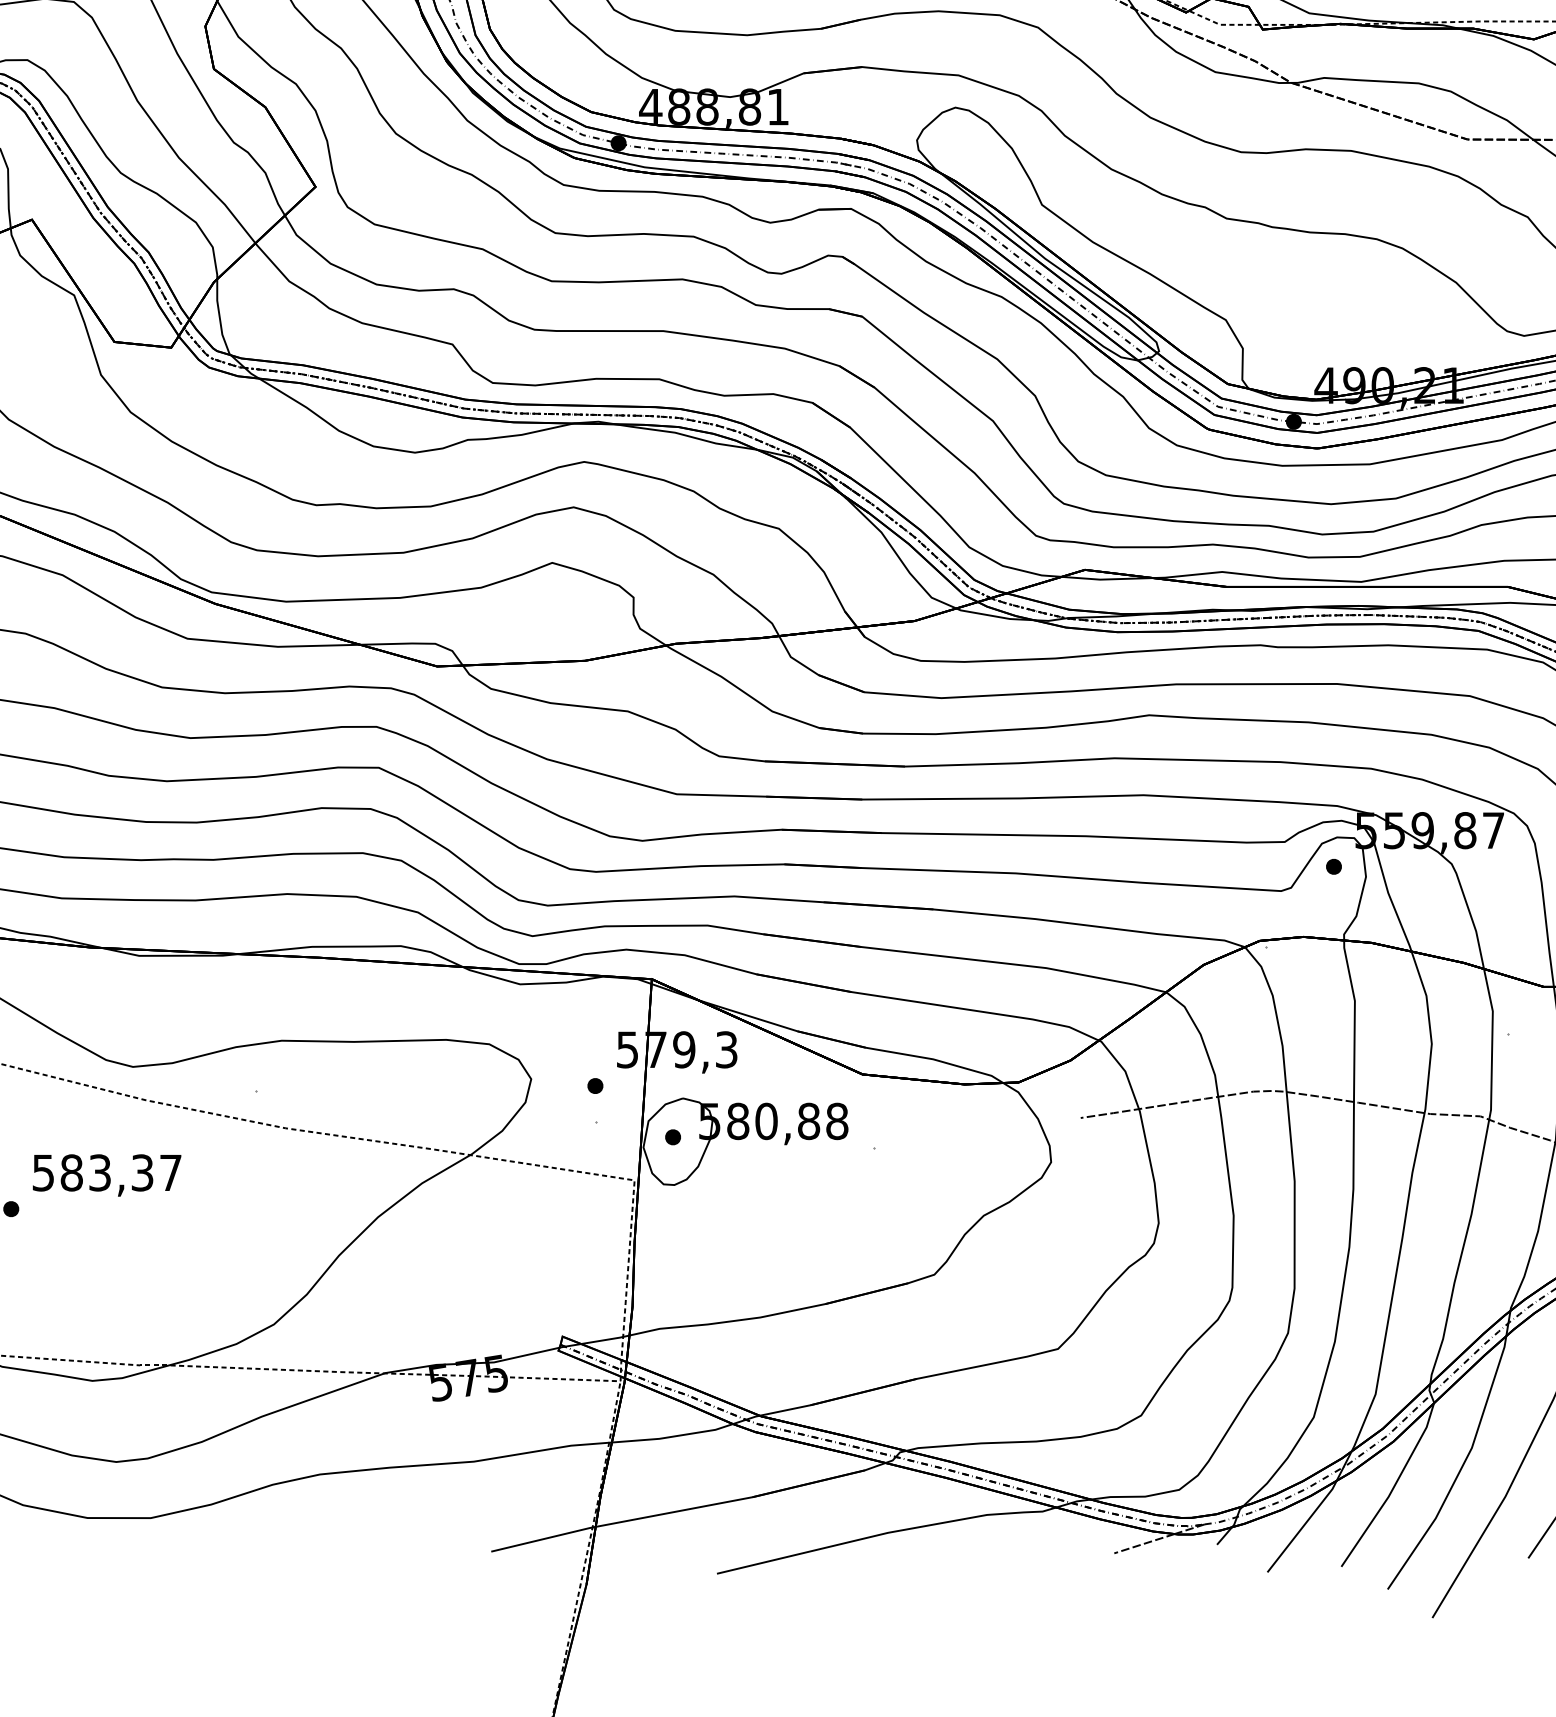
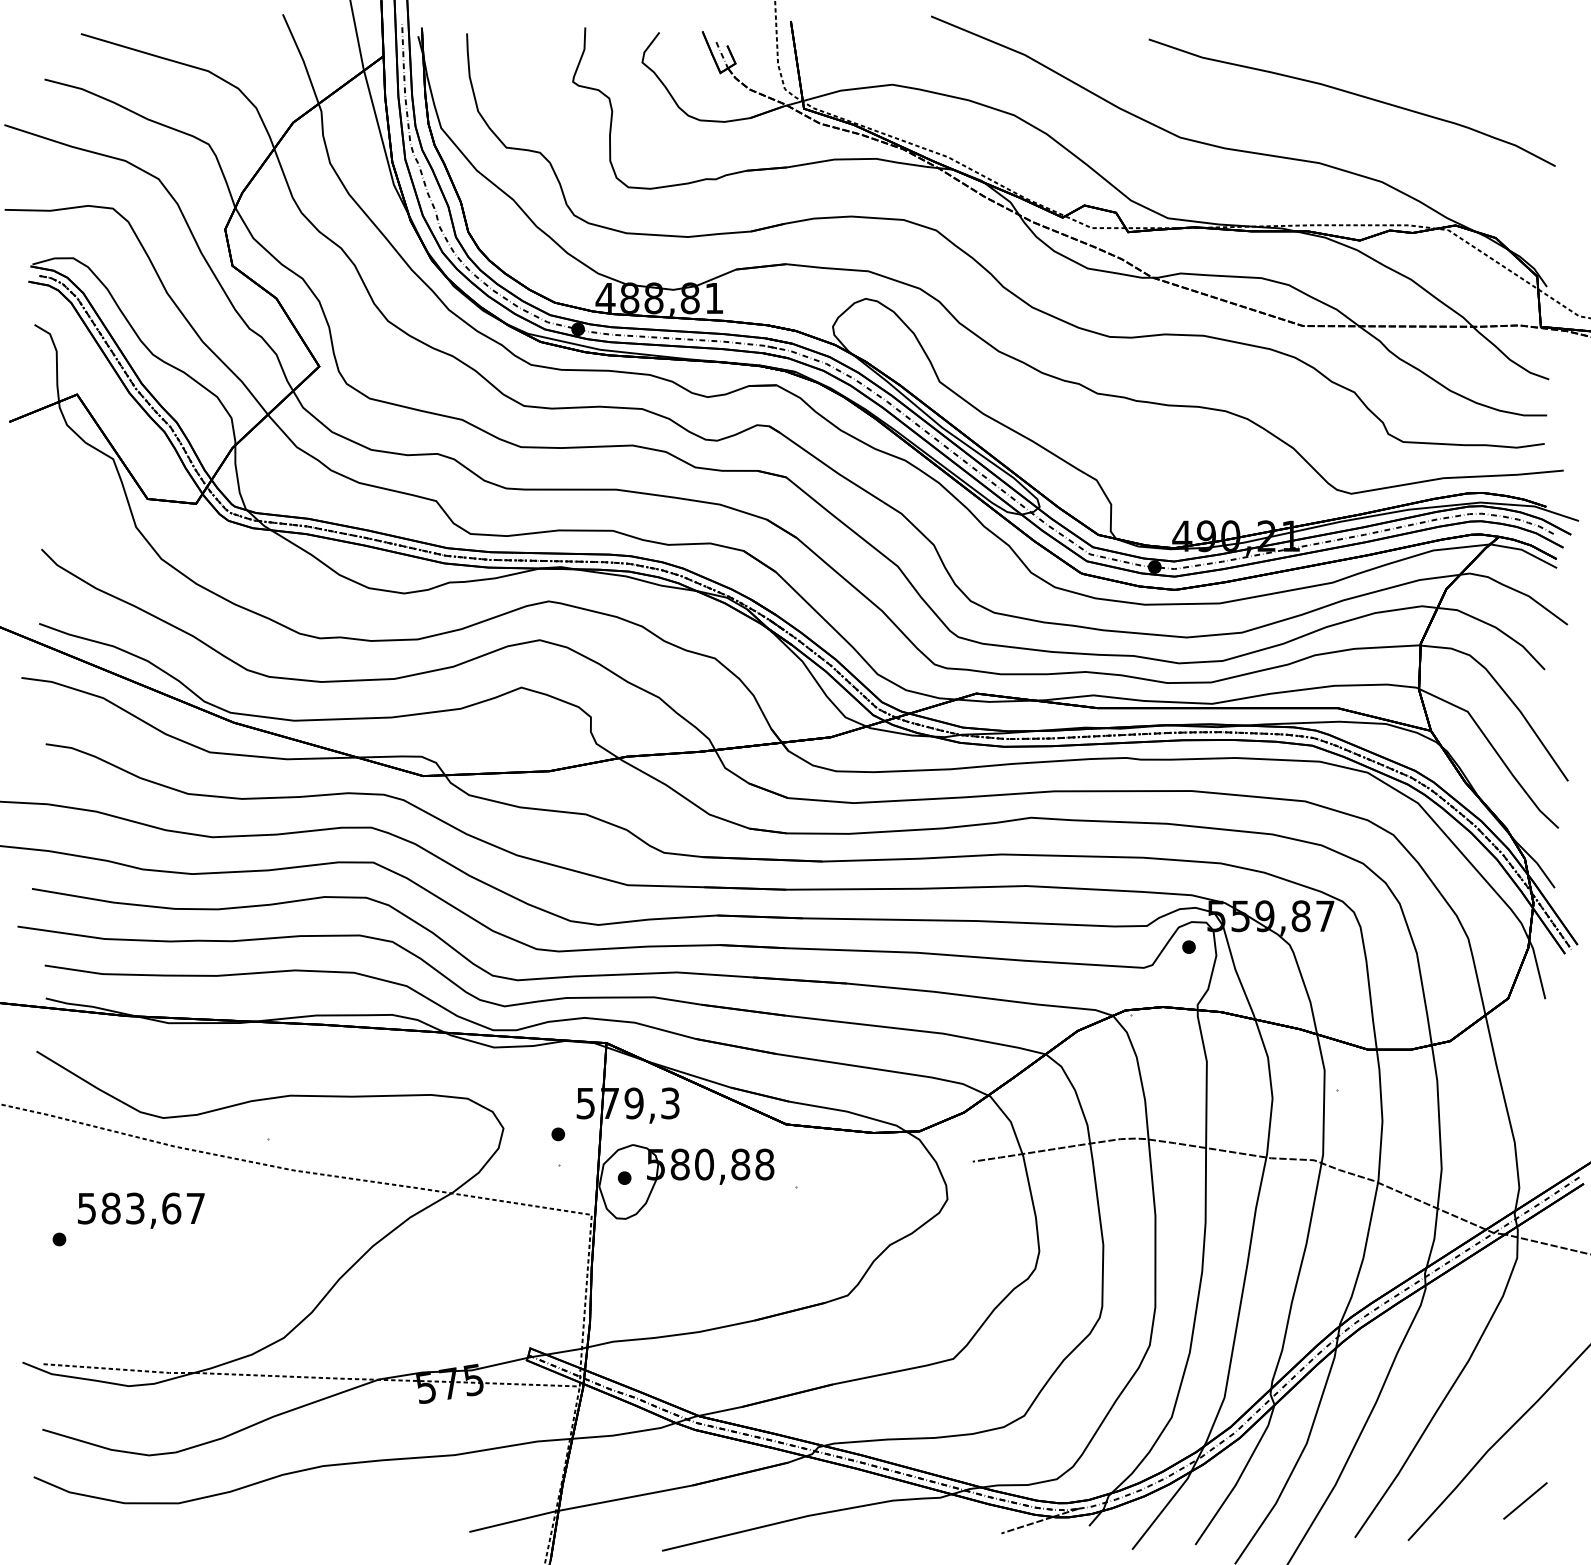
text: (142, 1172) -> (171, 1208), 583,37 -> 583,67

